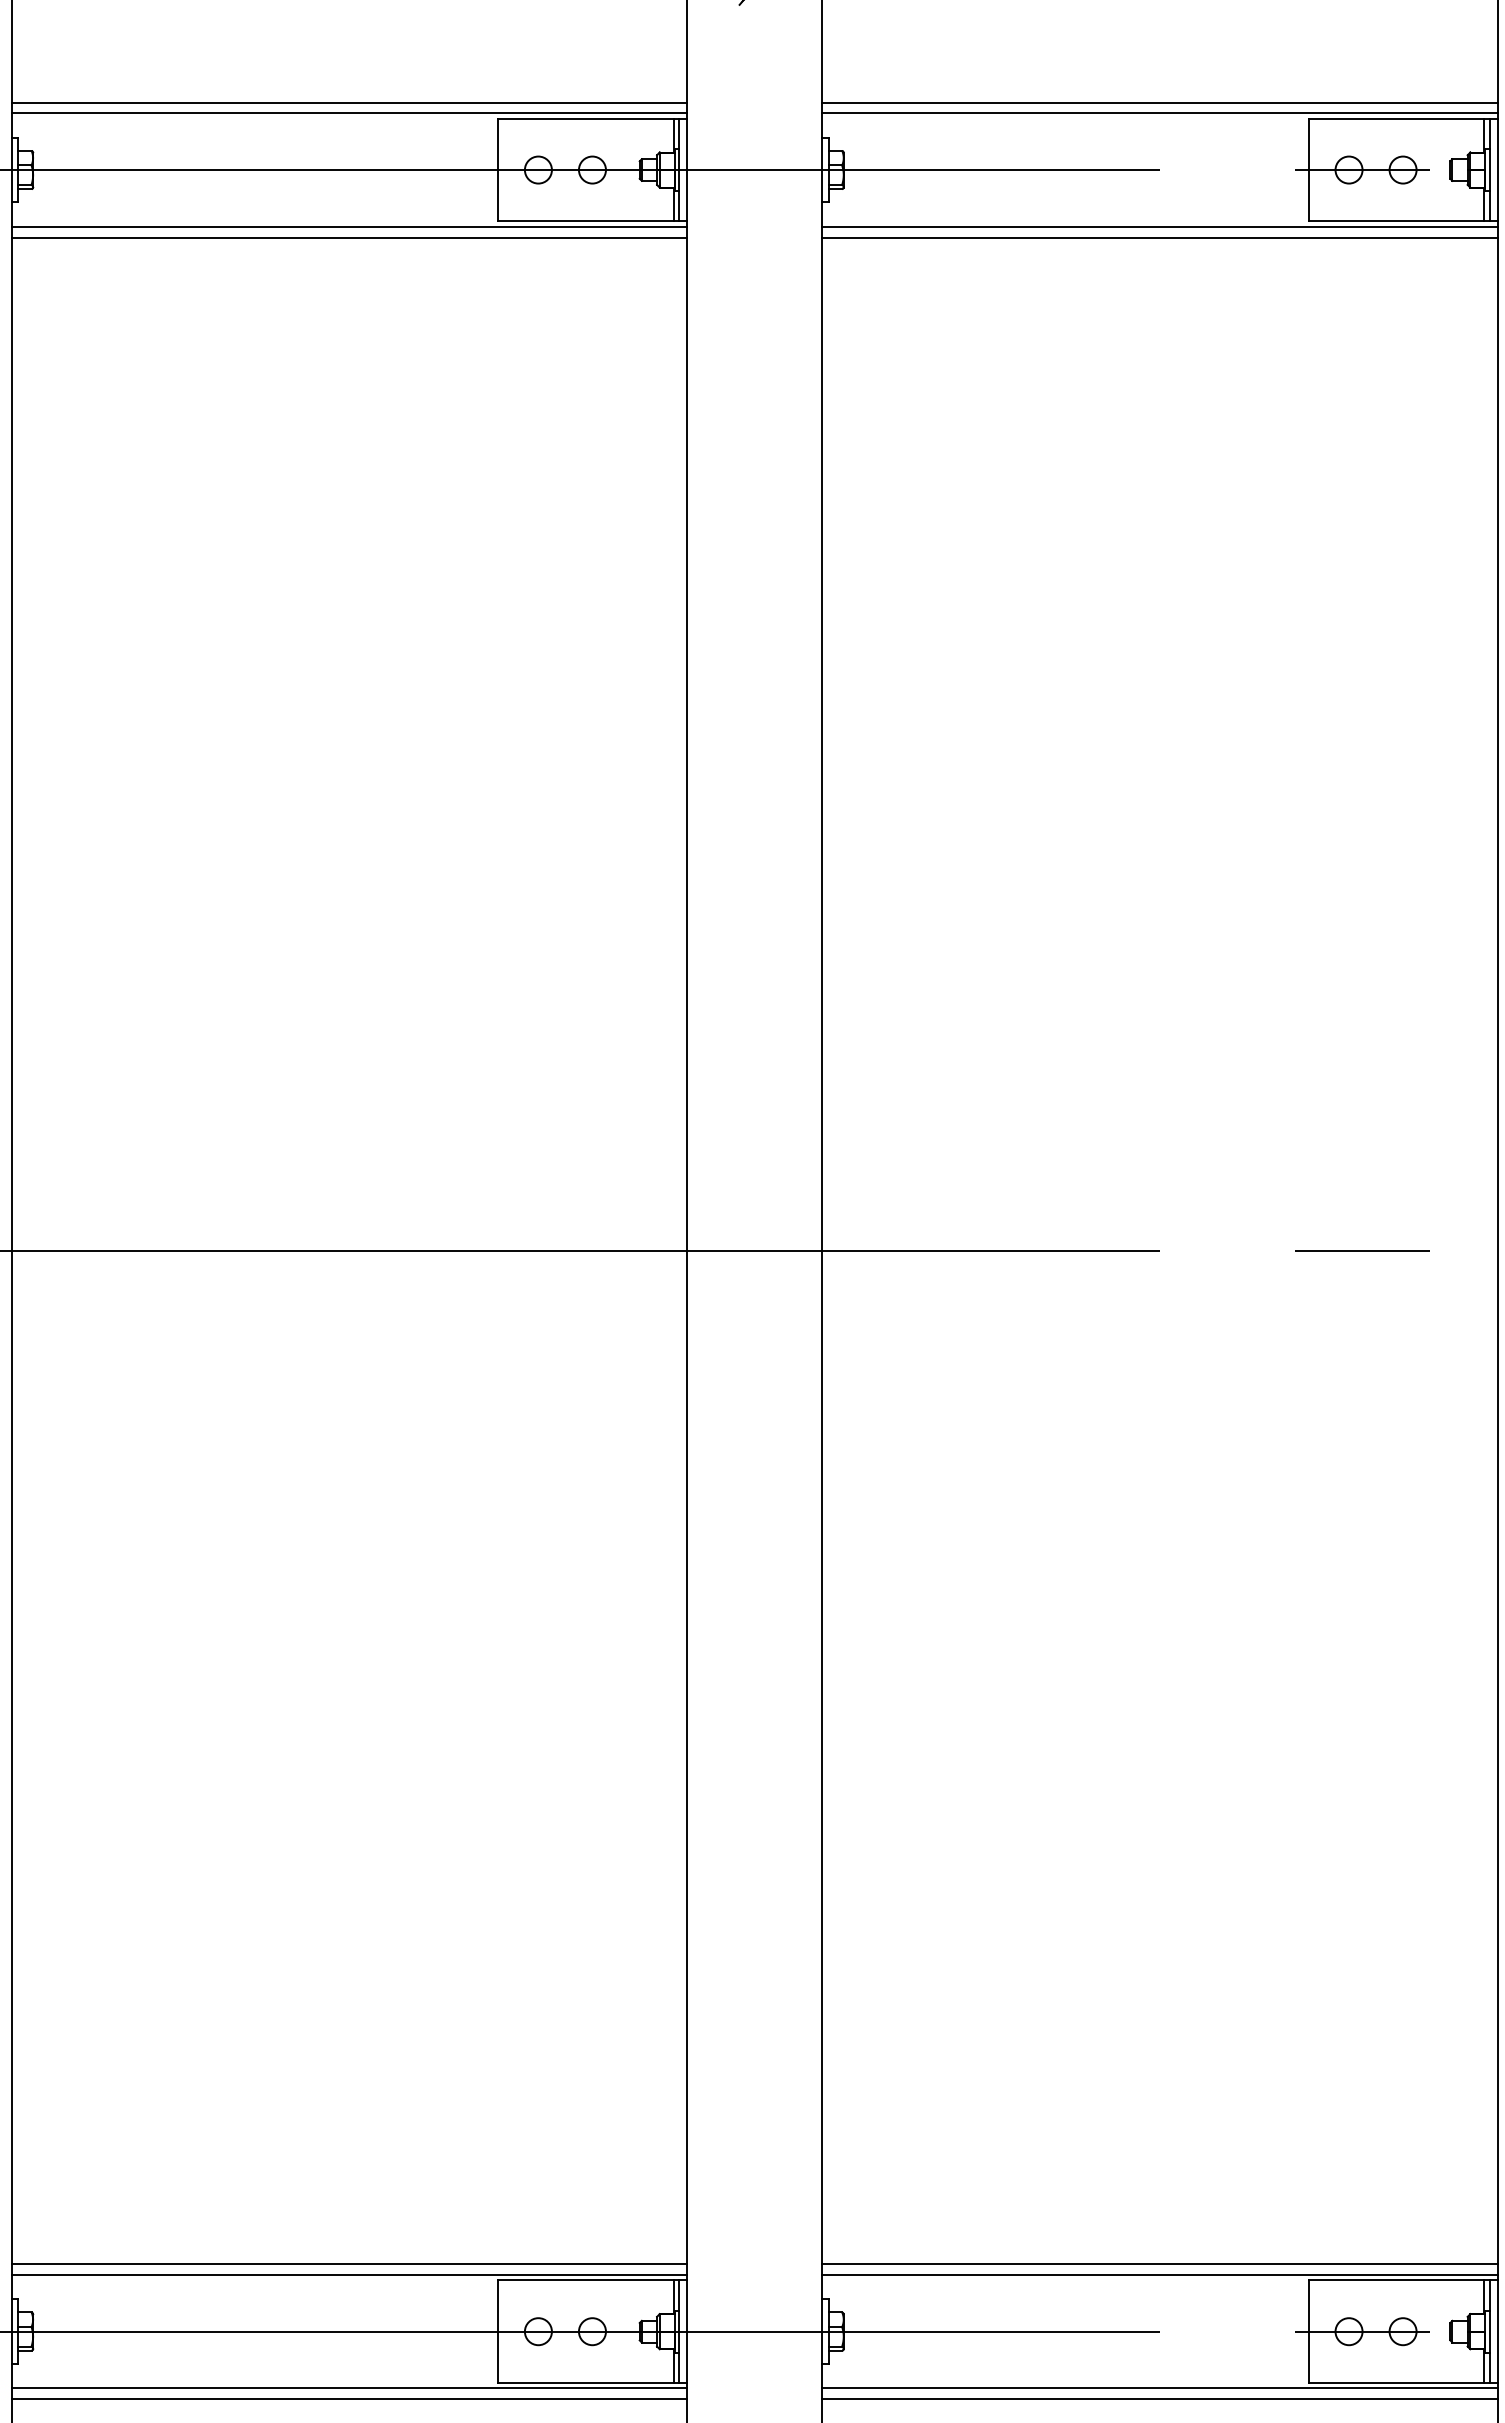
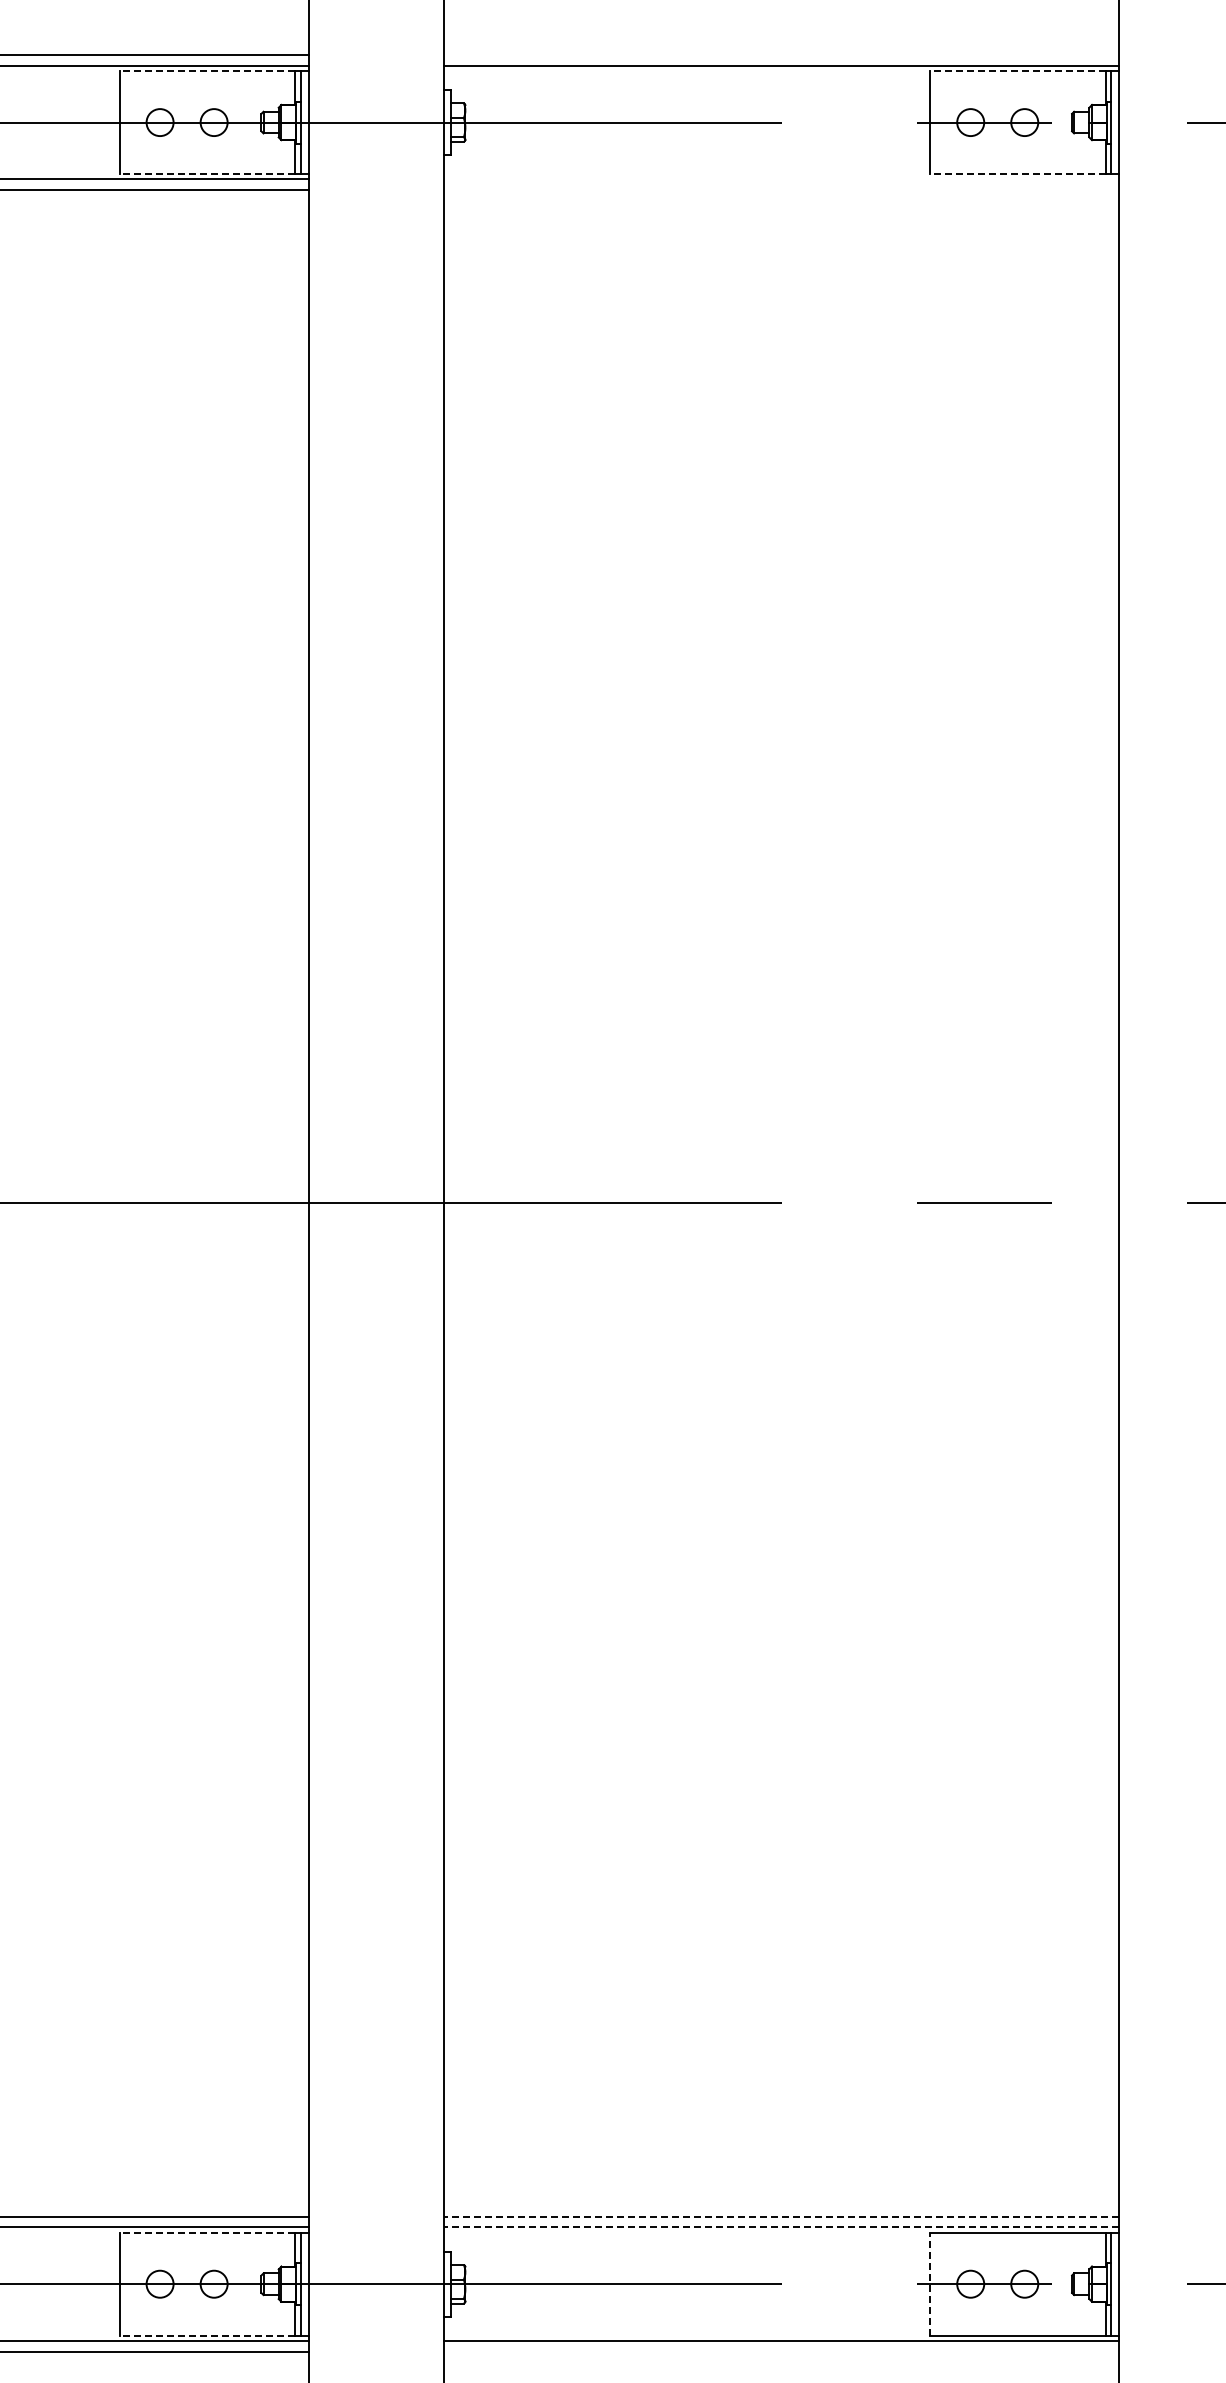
line: (1159, 102) -> (781, 55), removed
line: (585, 118) -> (207, 71), solid -> dashed
line: (1396, 118) -> (1018, 71), solid -> dashed
line: (585, 221) -> (207, 174), solid -> dashed
line: (1396, 221) -> (1018, 174), solid -> dashed
line: (1159, 226) -> (781, 179), removed
line: (1159, 237) -> (781, 190), removed
line: (1159, 2264) -> (781, 2217), solid -> dashed
line: (1159, 2274) -> (781, 2227), solid -> dashed
line: (585, 2280) -> (207, 2233), solid -> dashed
line: (1308, 2331) -> (930, 2284), solid -> dashed
line: (585, 2383) -> (207, 2336), solid -> dashed
line: (1159, 2399) -> (781, 2352), removed

